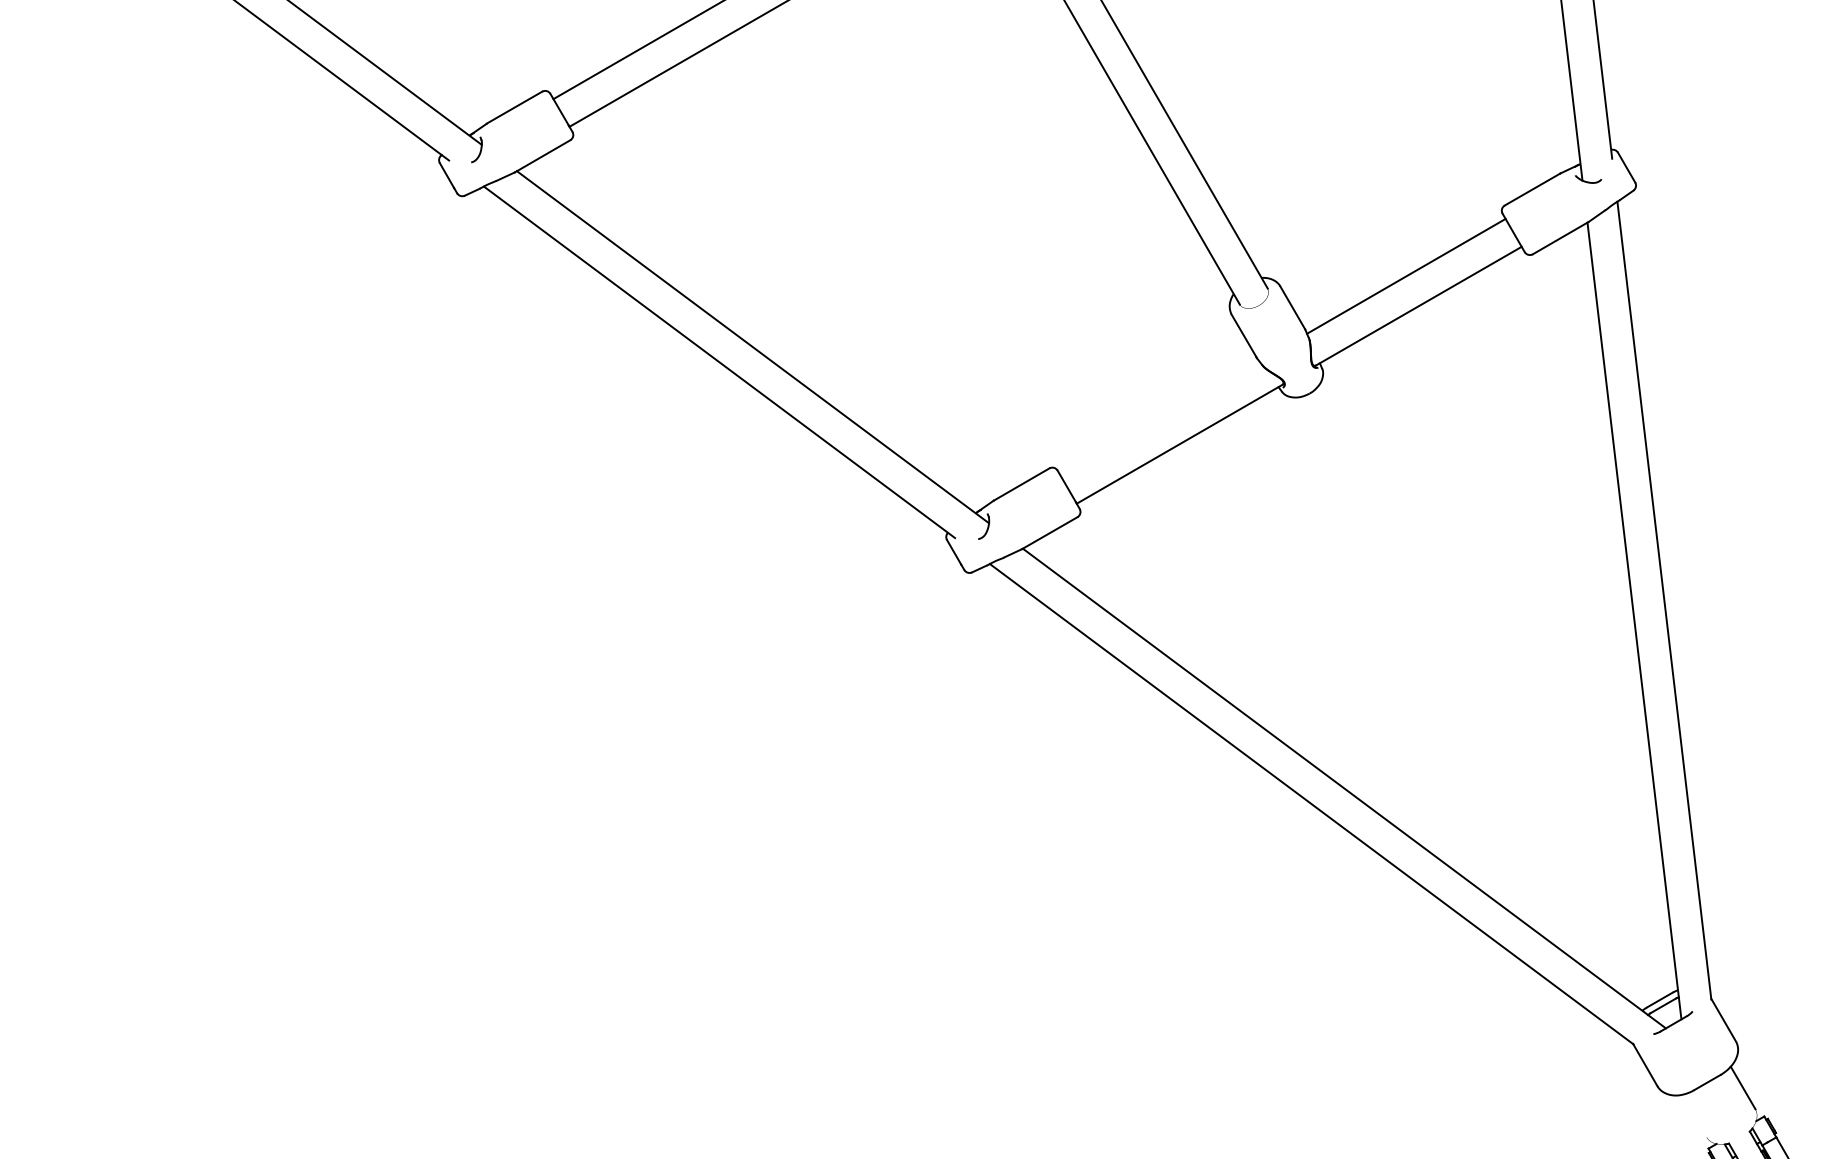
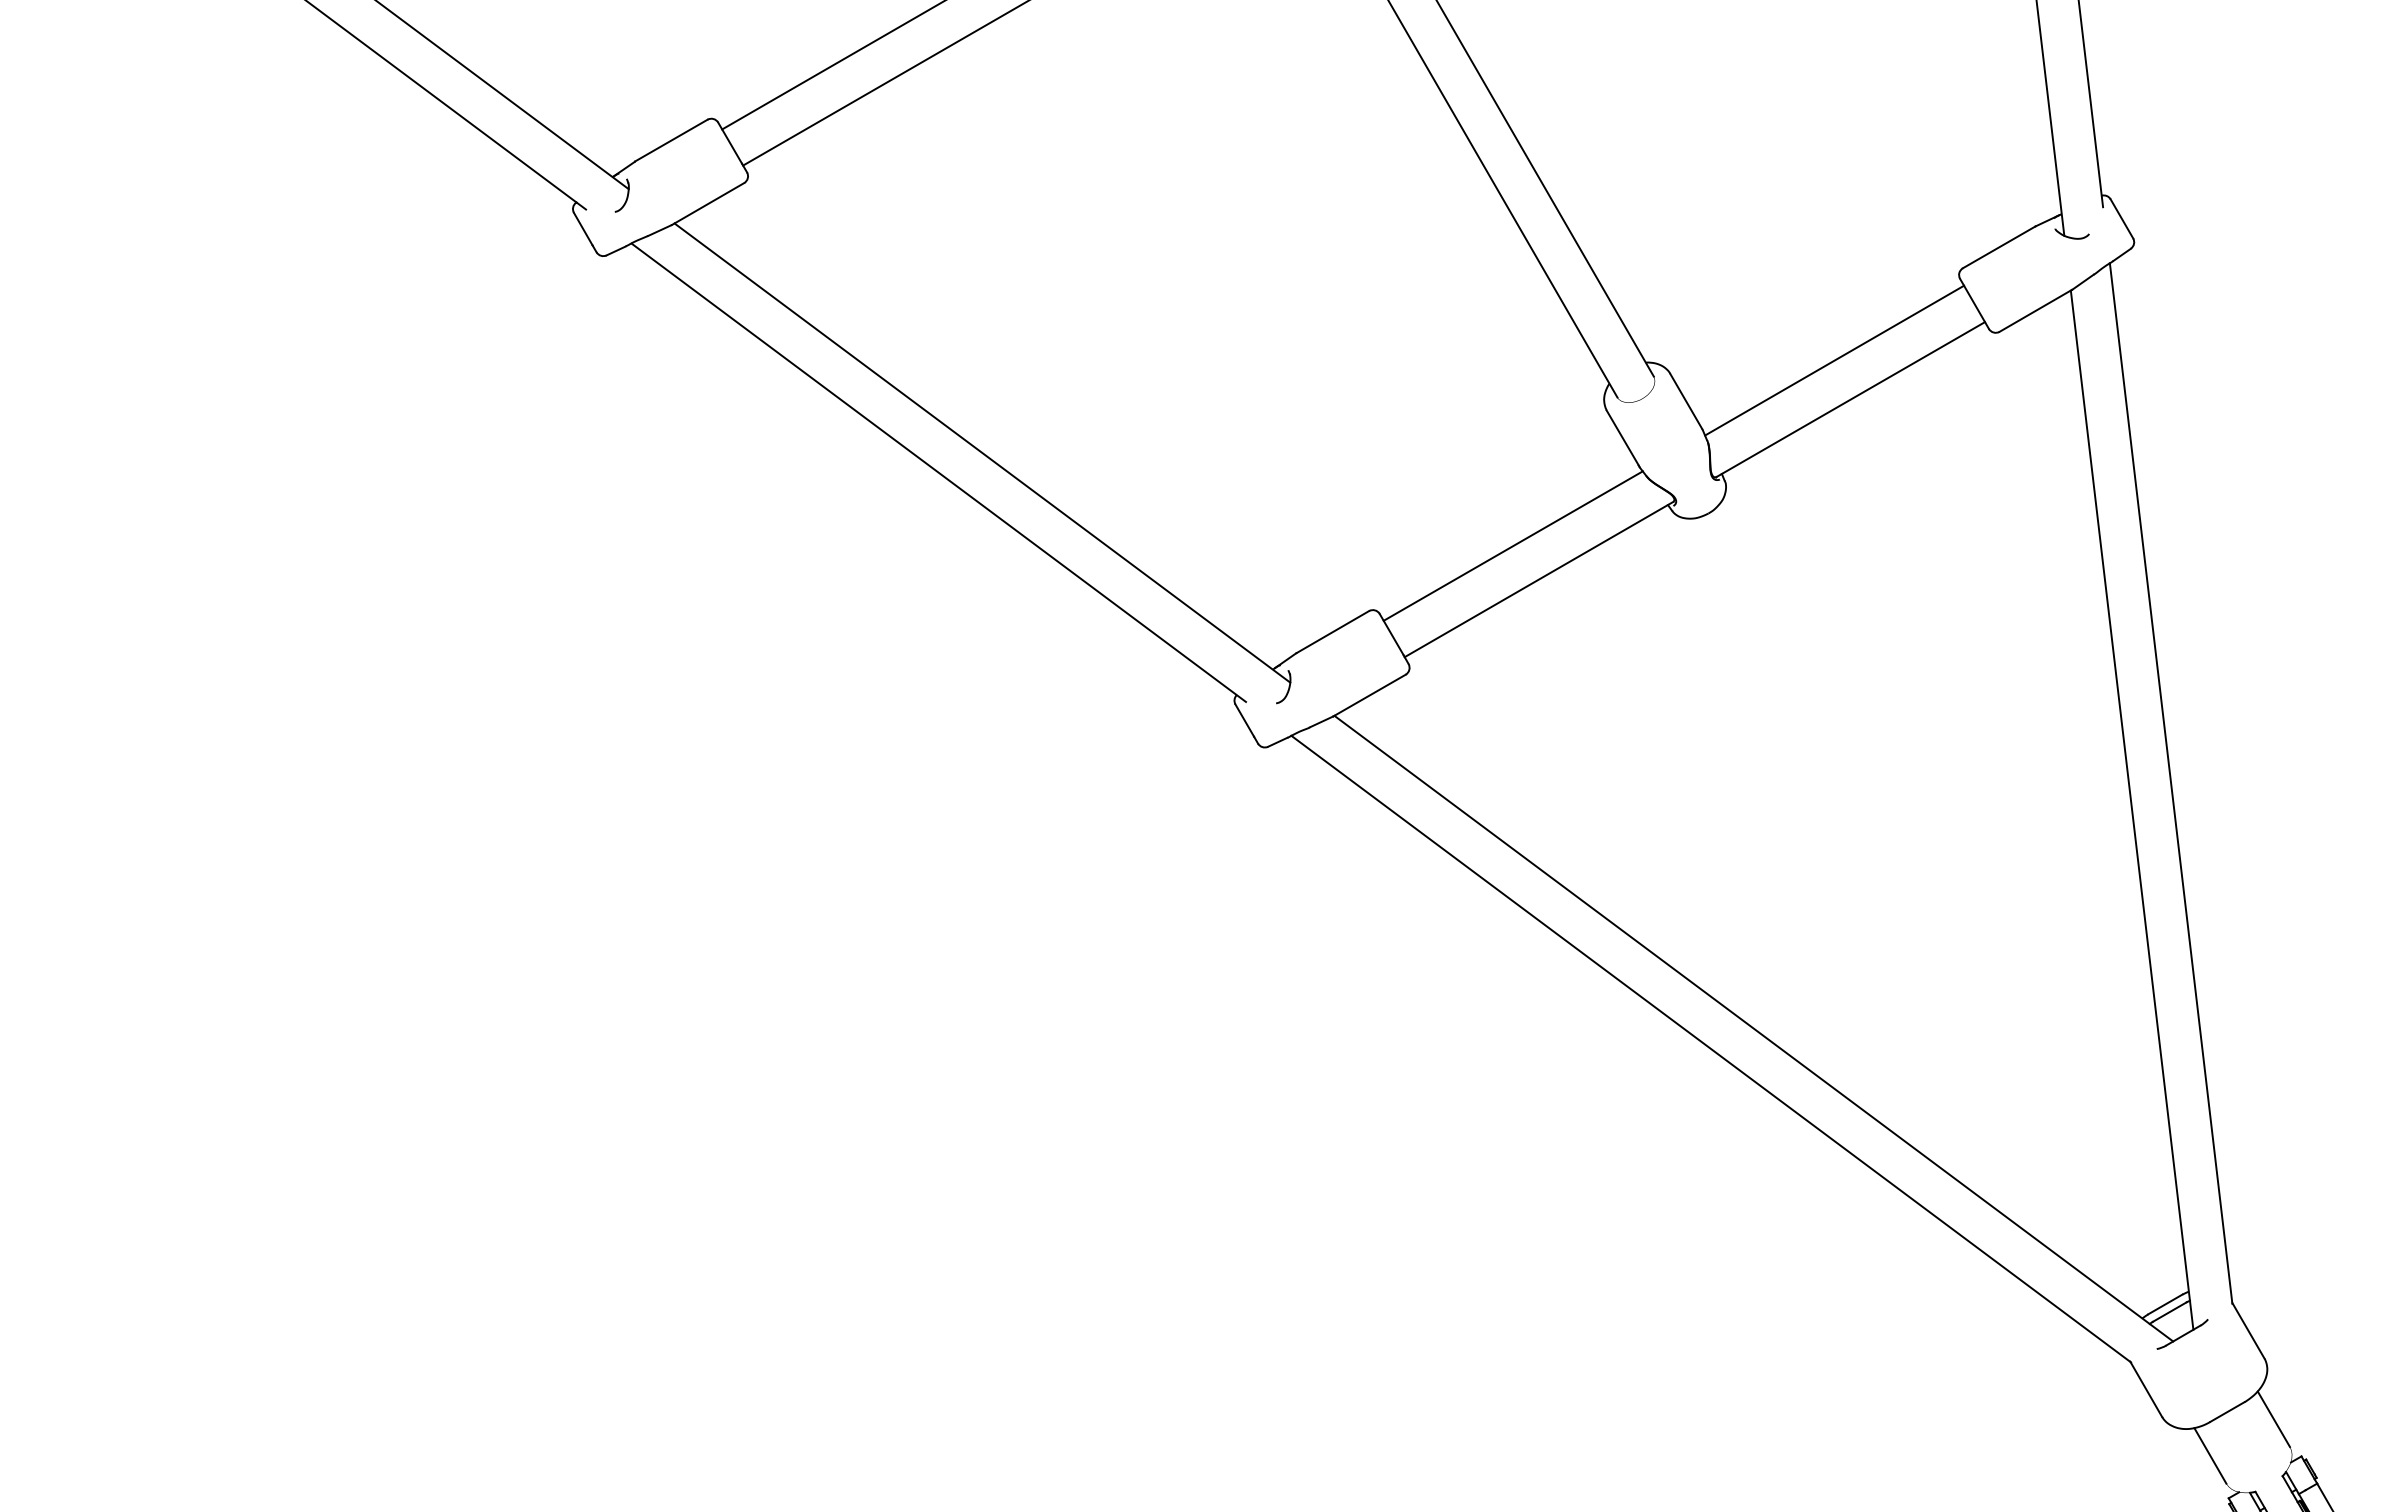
line: (1159, 418) -> (1512, 545), added
line: (1694, 1115) -> (2210, 1455), added

